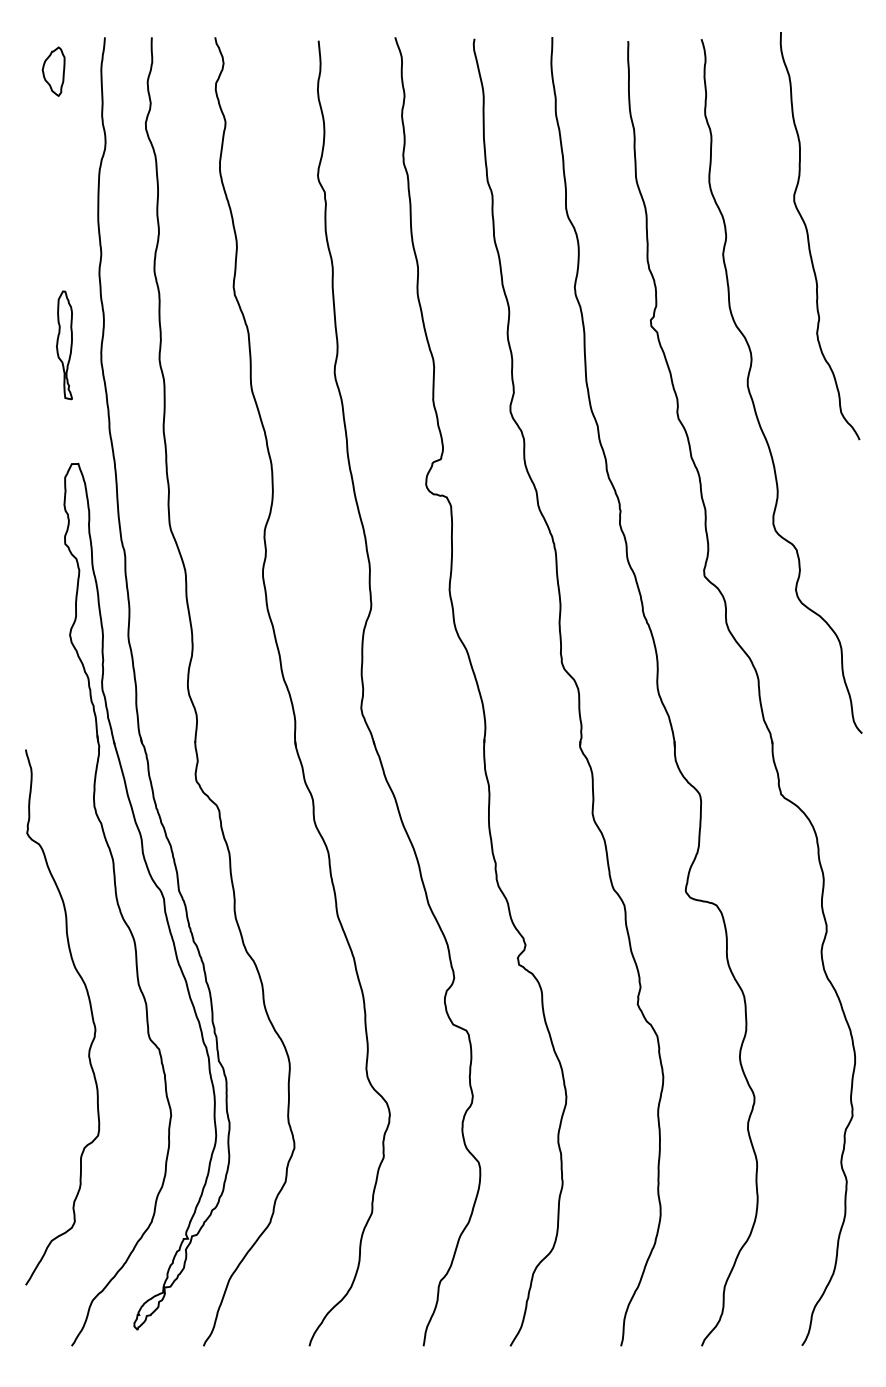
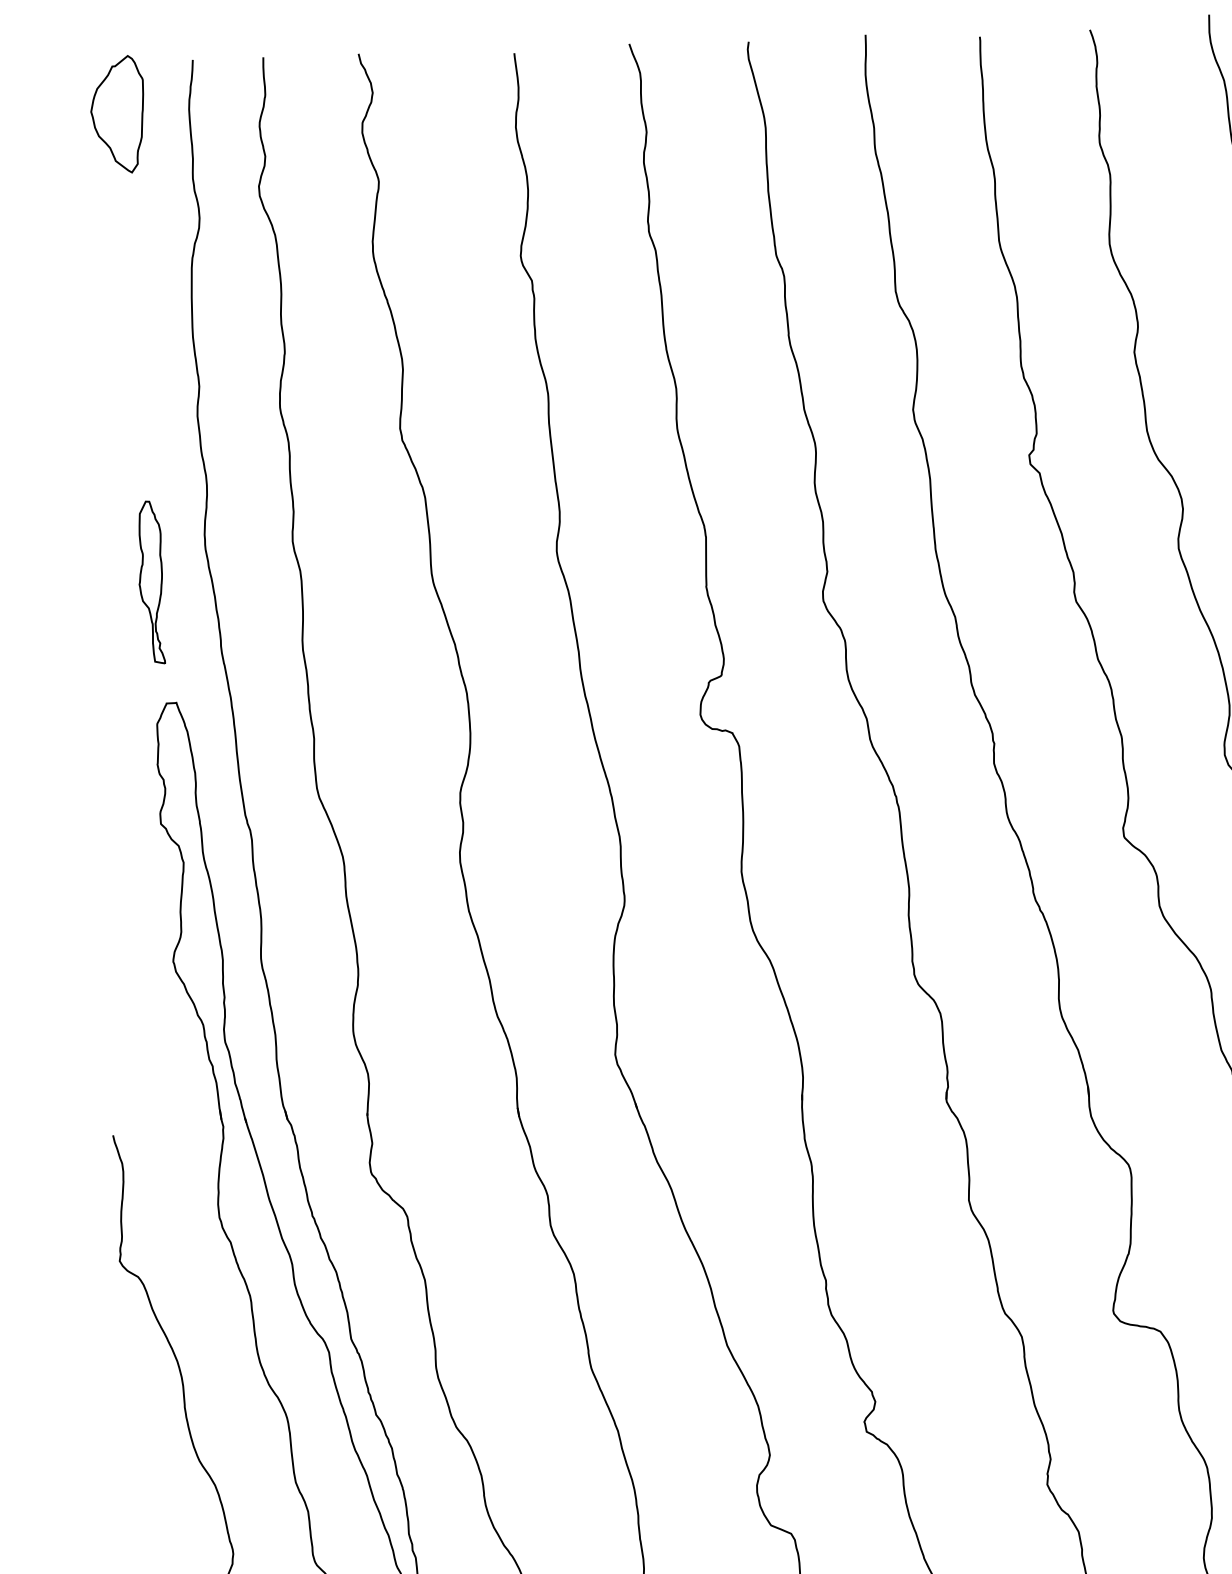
part: (53, 71) -> (117, 114), size x1.6
part: (64, 345) -> (151, 582), moved

